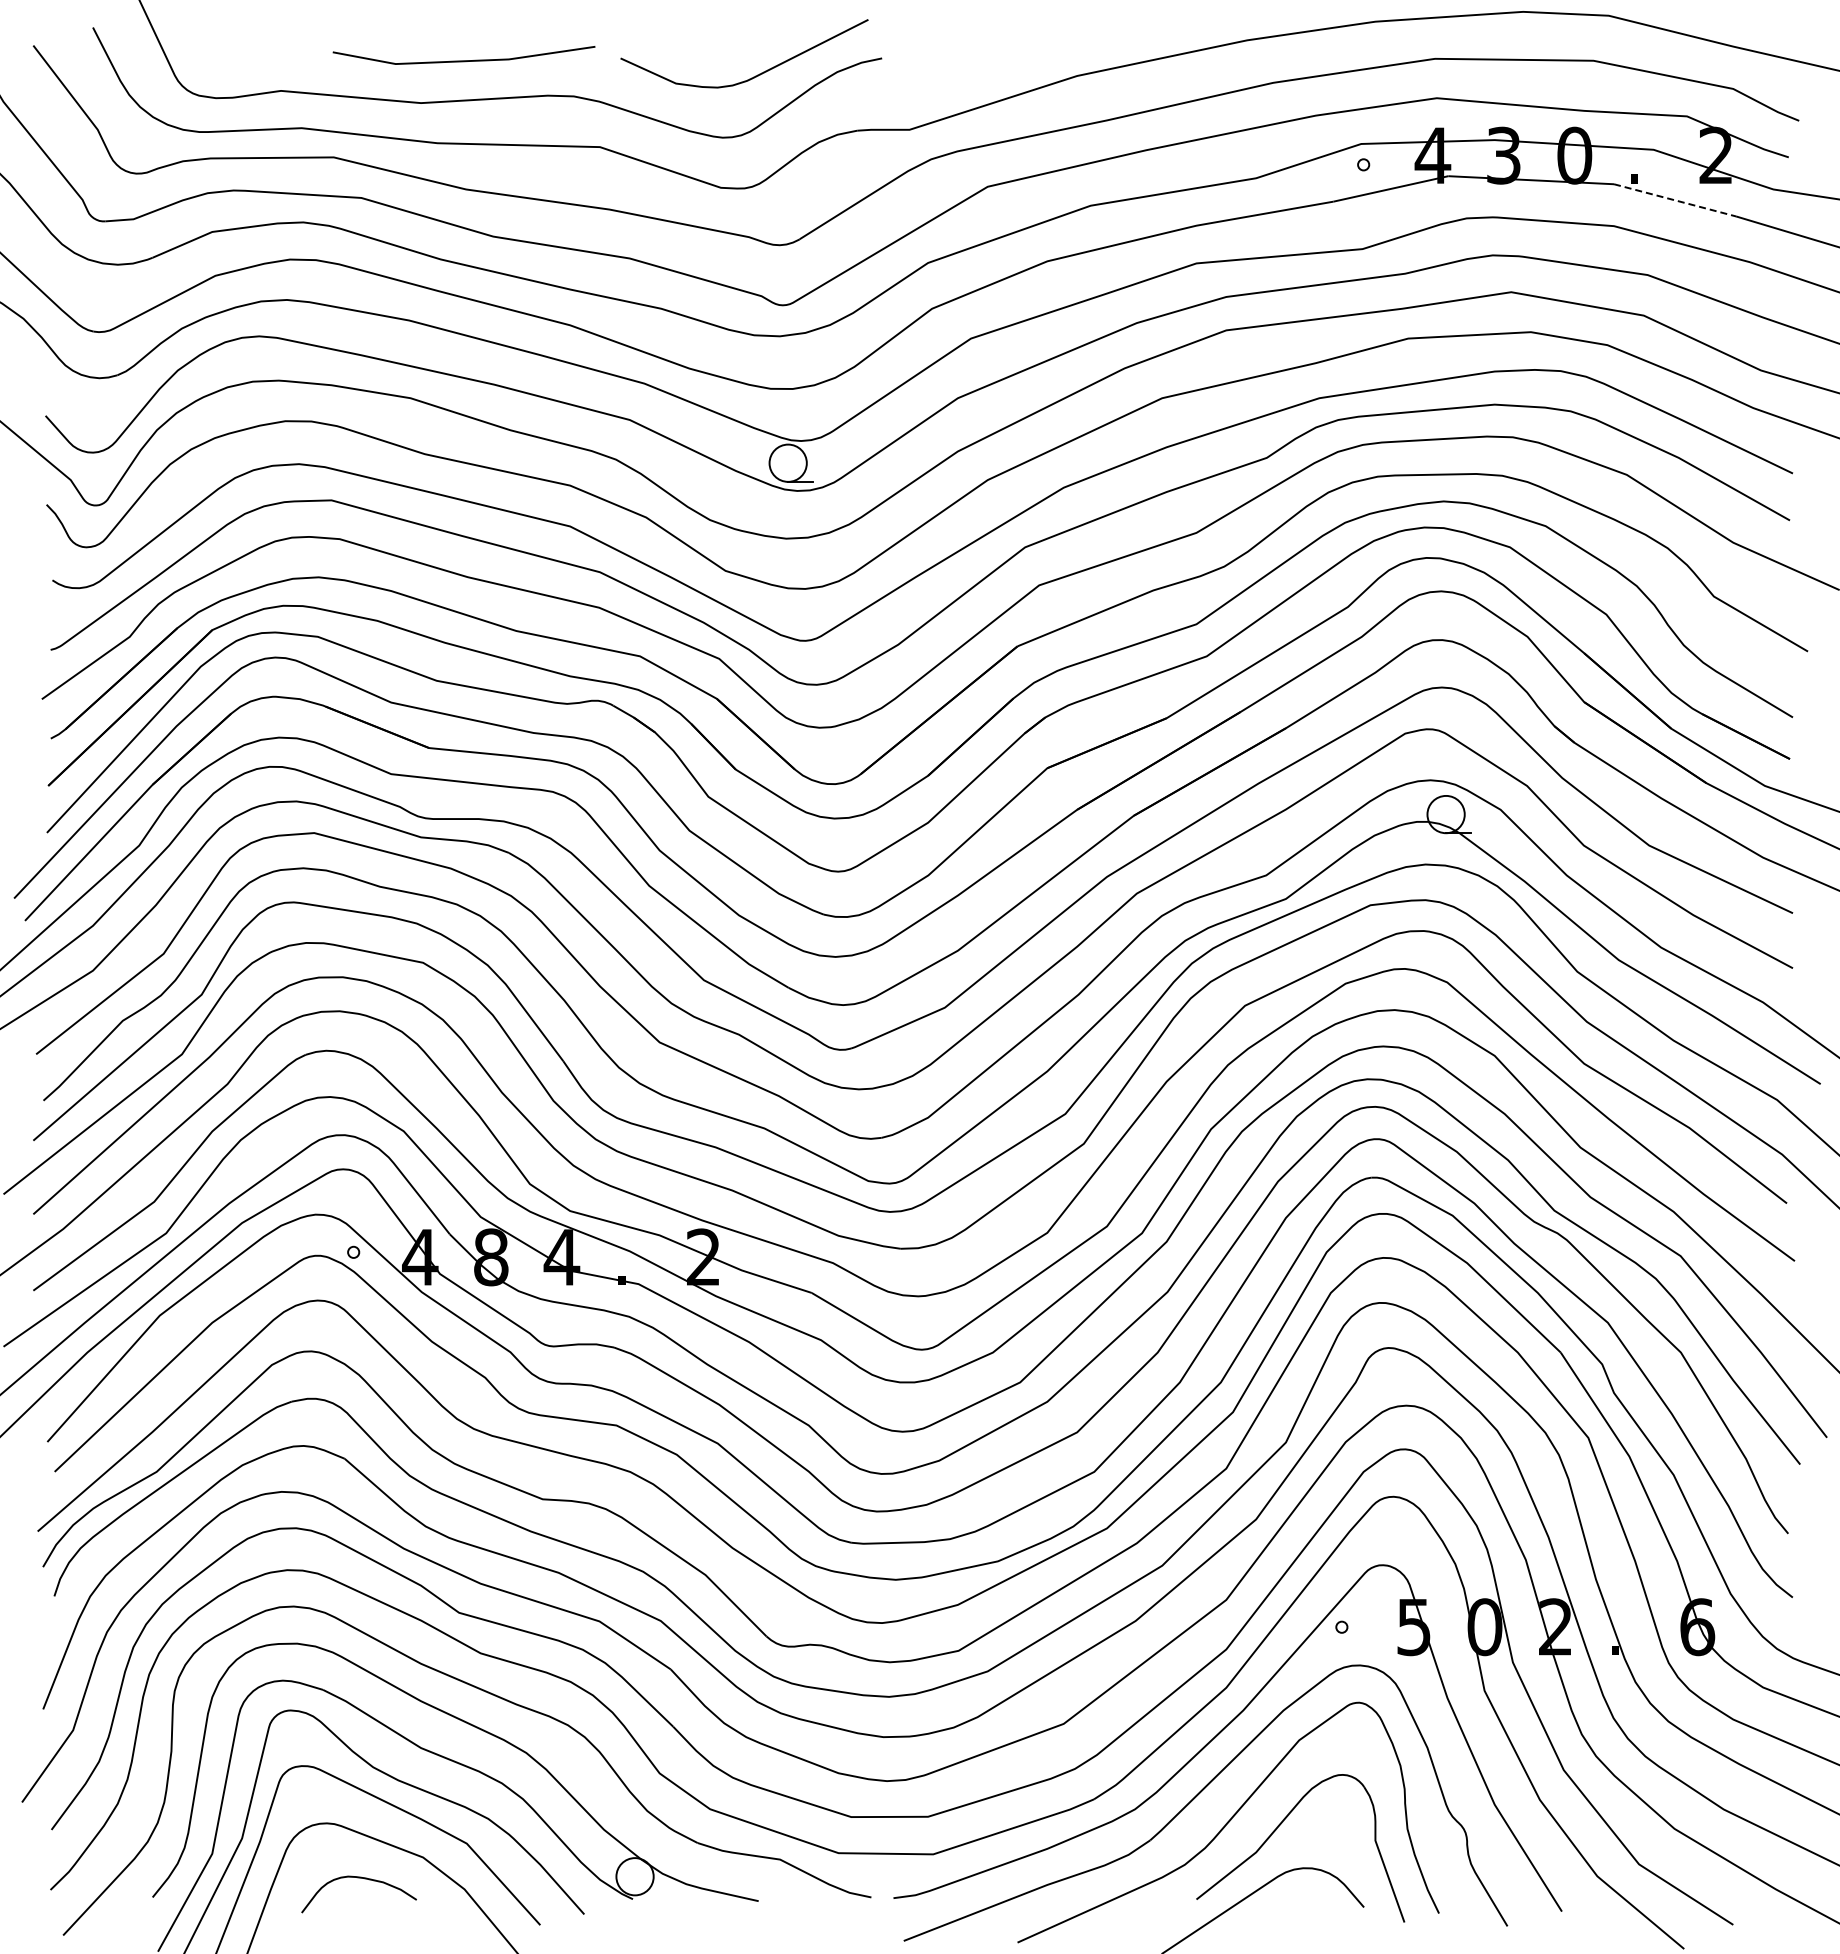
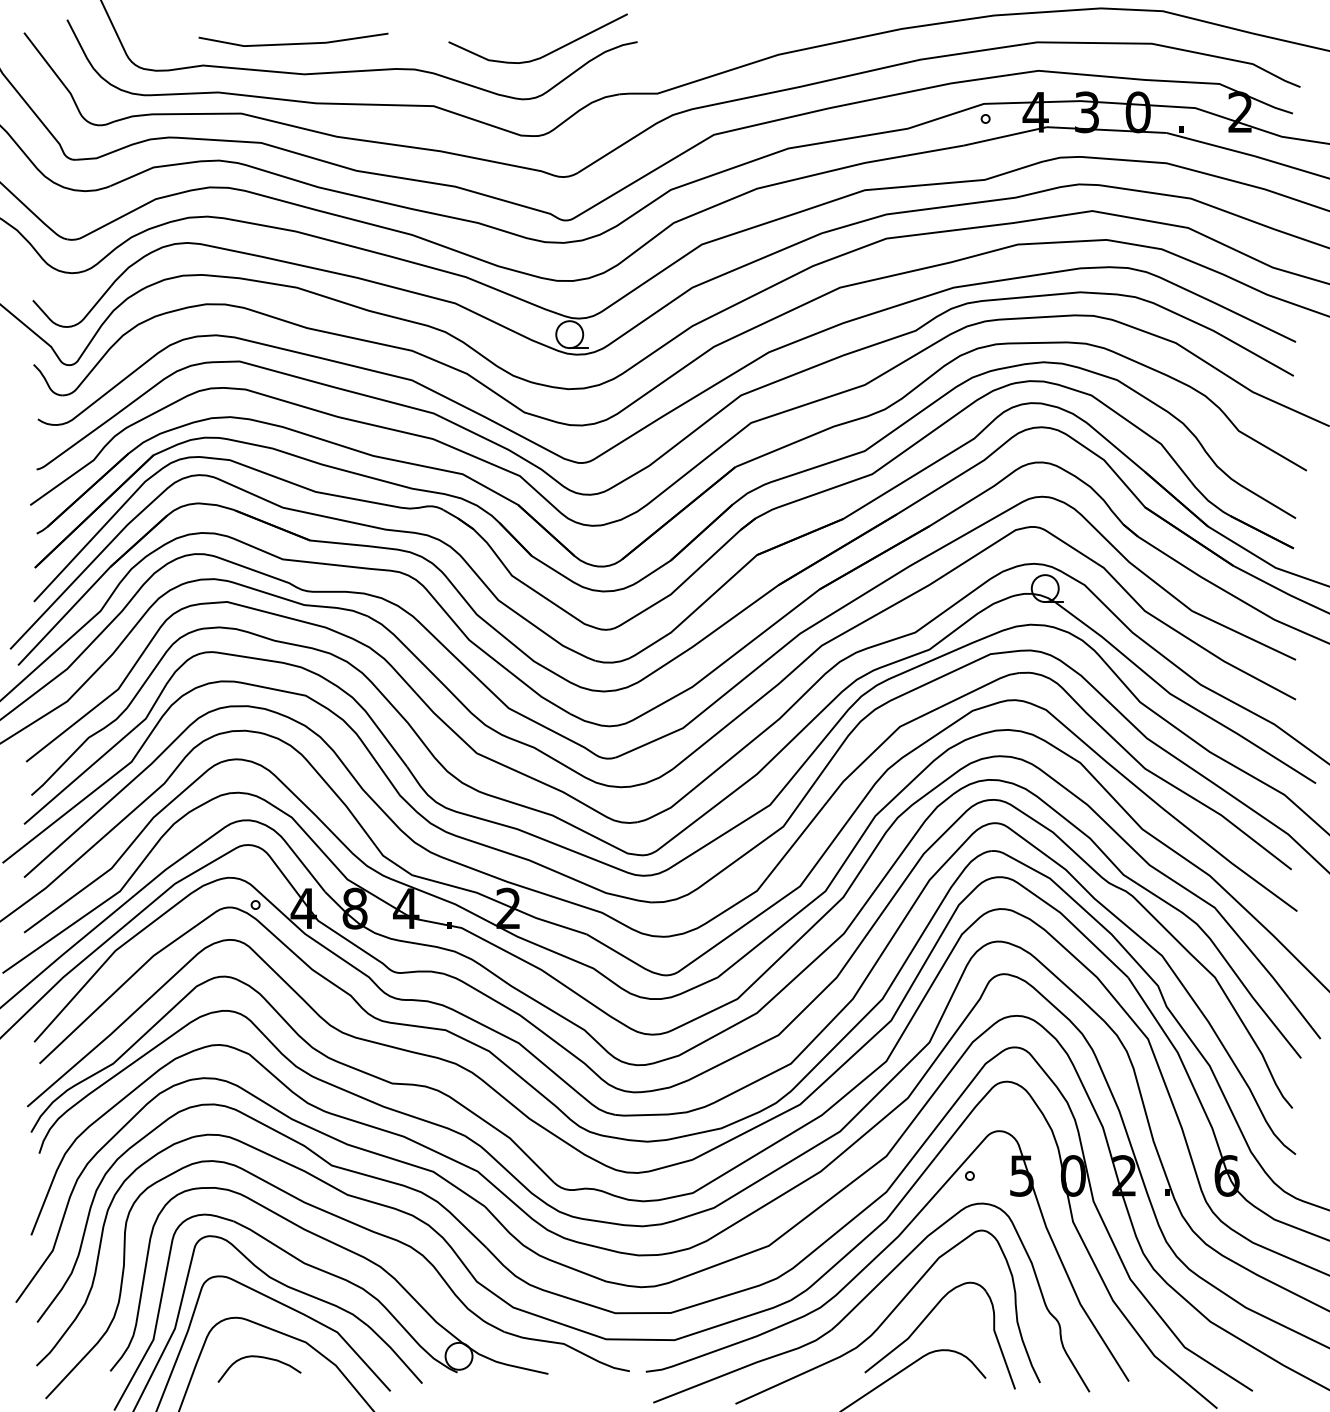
line: (463, 60) -> (293, 43), moved
line: (1675, 200) -> (1211, 144), dashed -> solid

